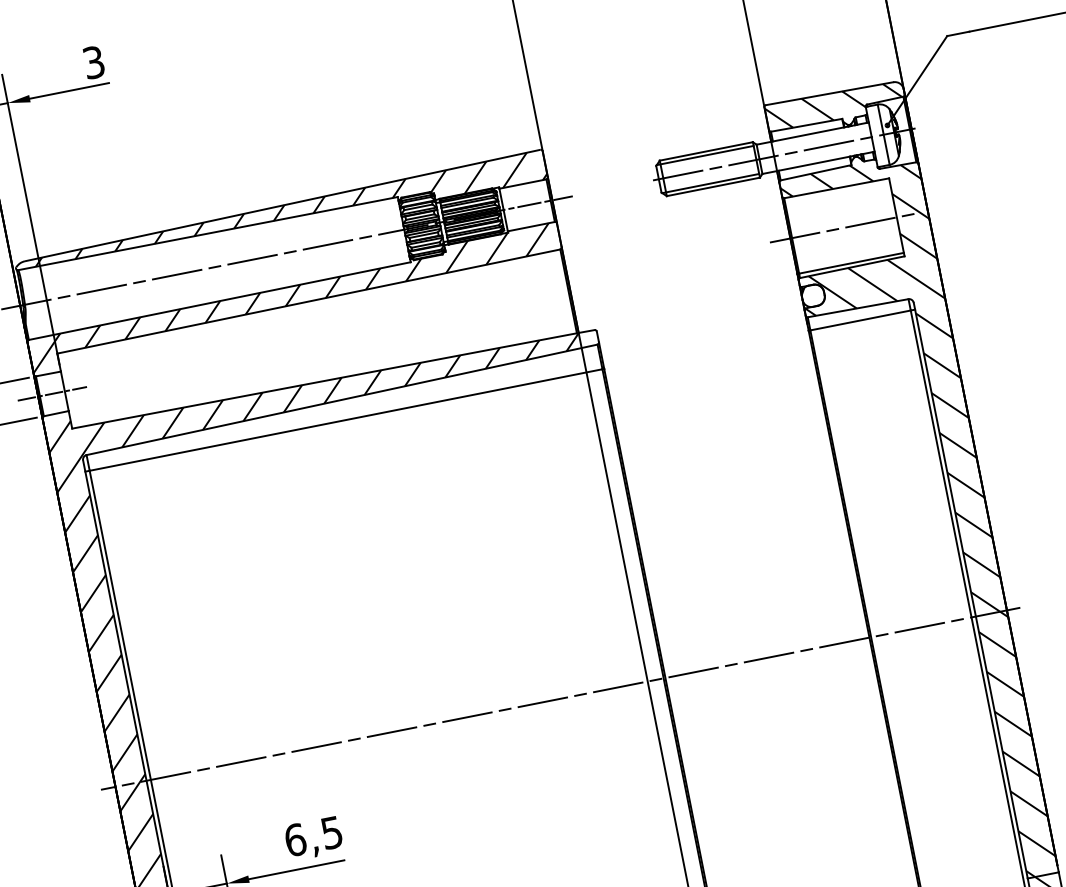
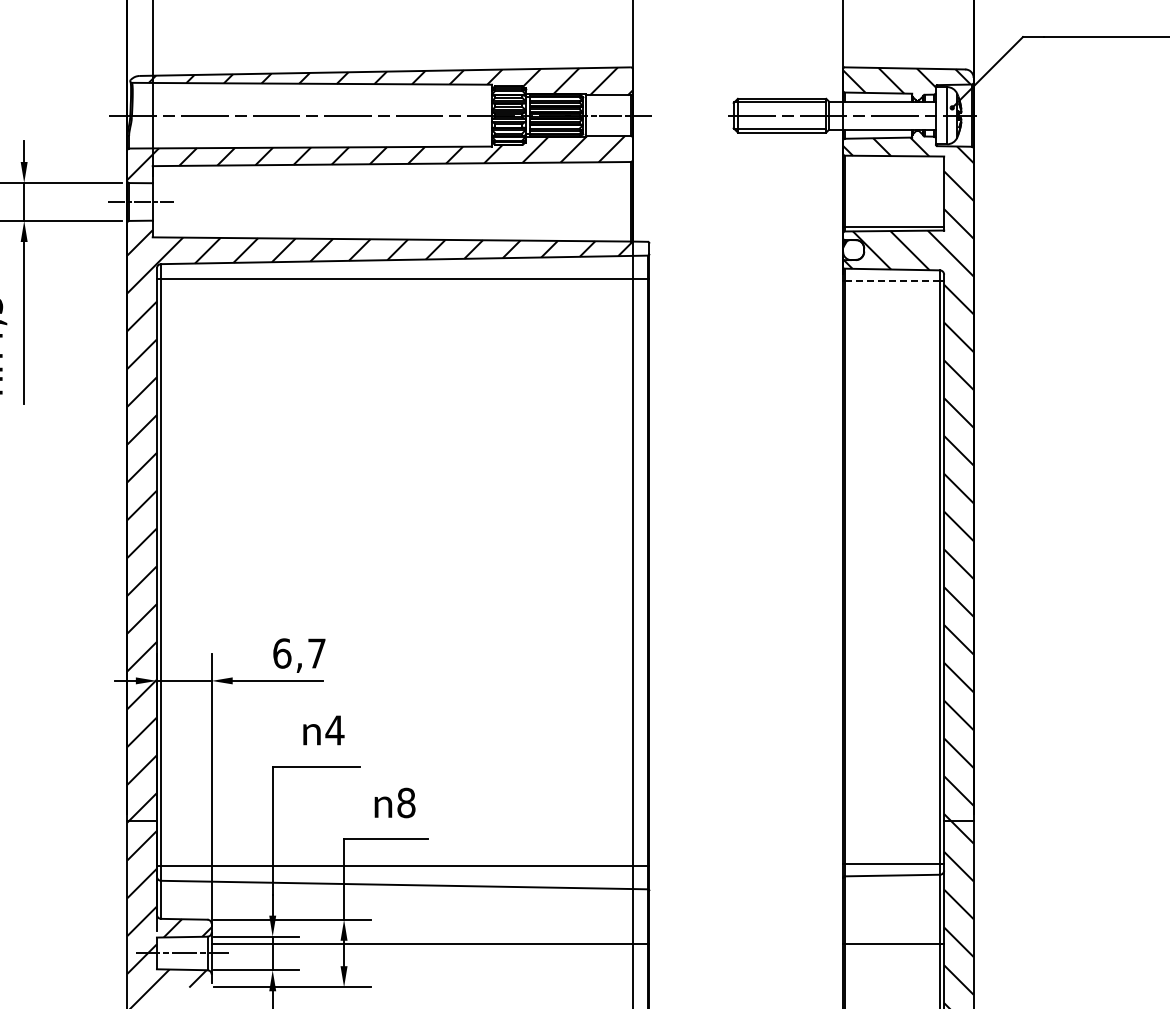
line: (844, 227) -> (894, 193), removed
line: (860, 320) -> (892, 281), solid -> dashed
line: (560, 698) -> (549, 572), removed
text: (331, 832) -> (316, 653), 6,5 -> 6,7

